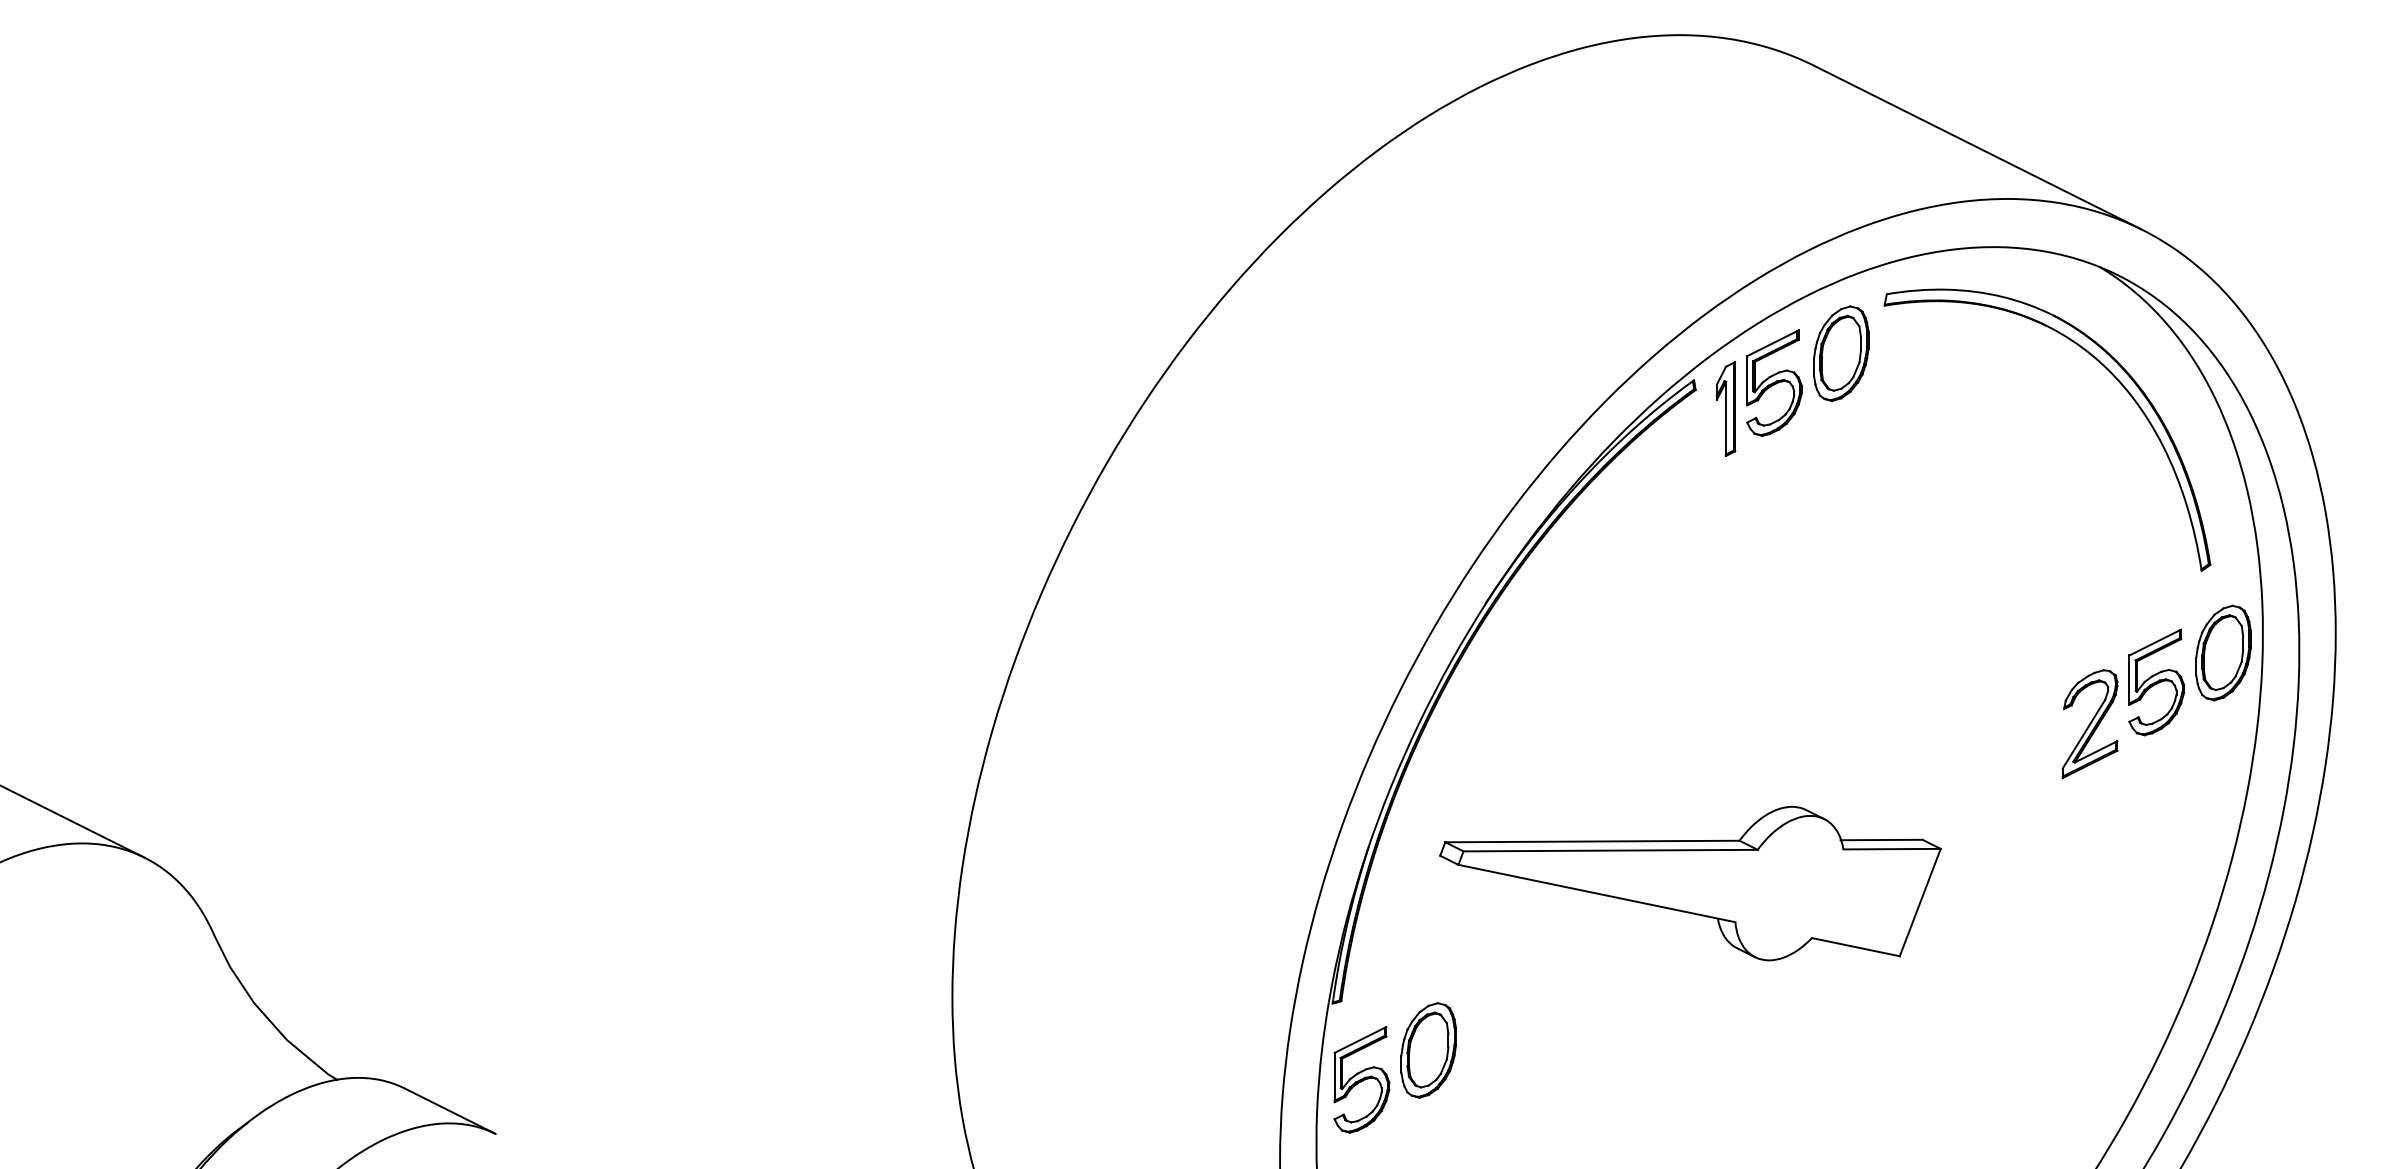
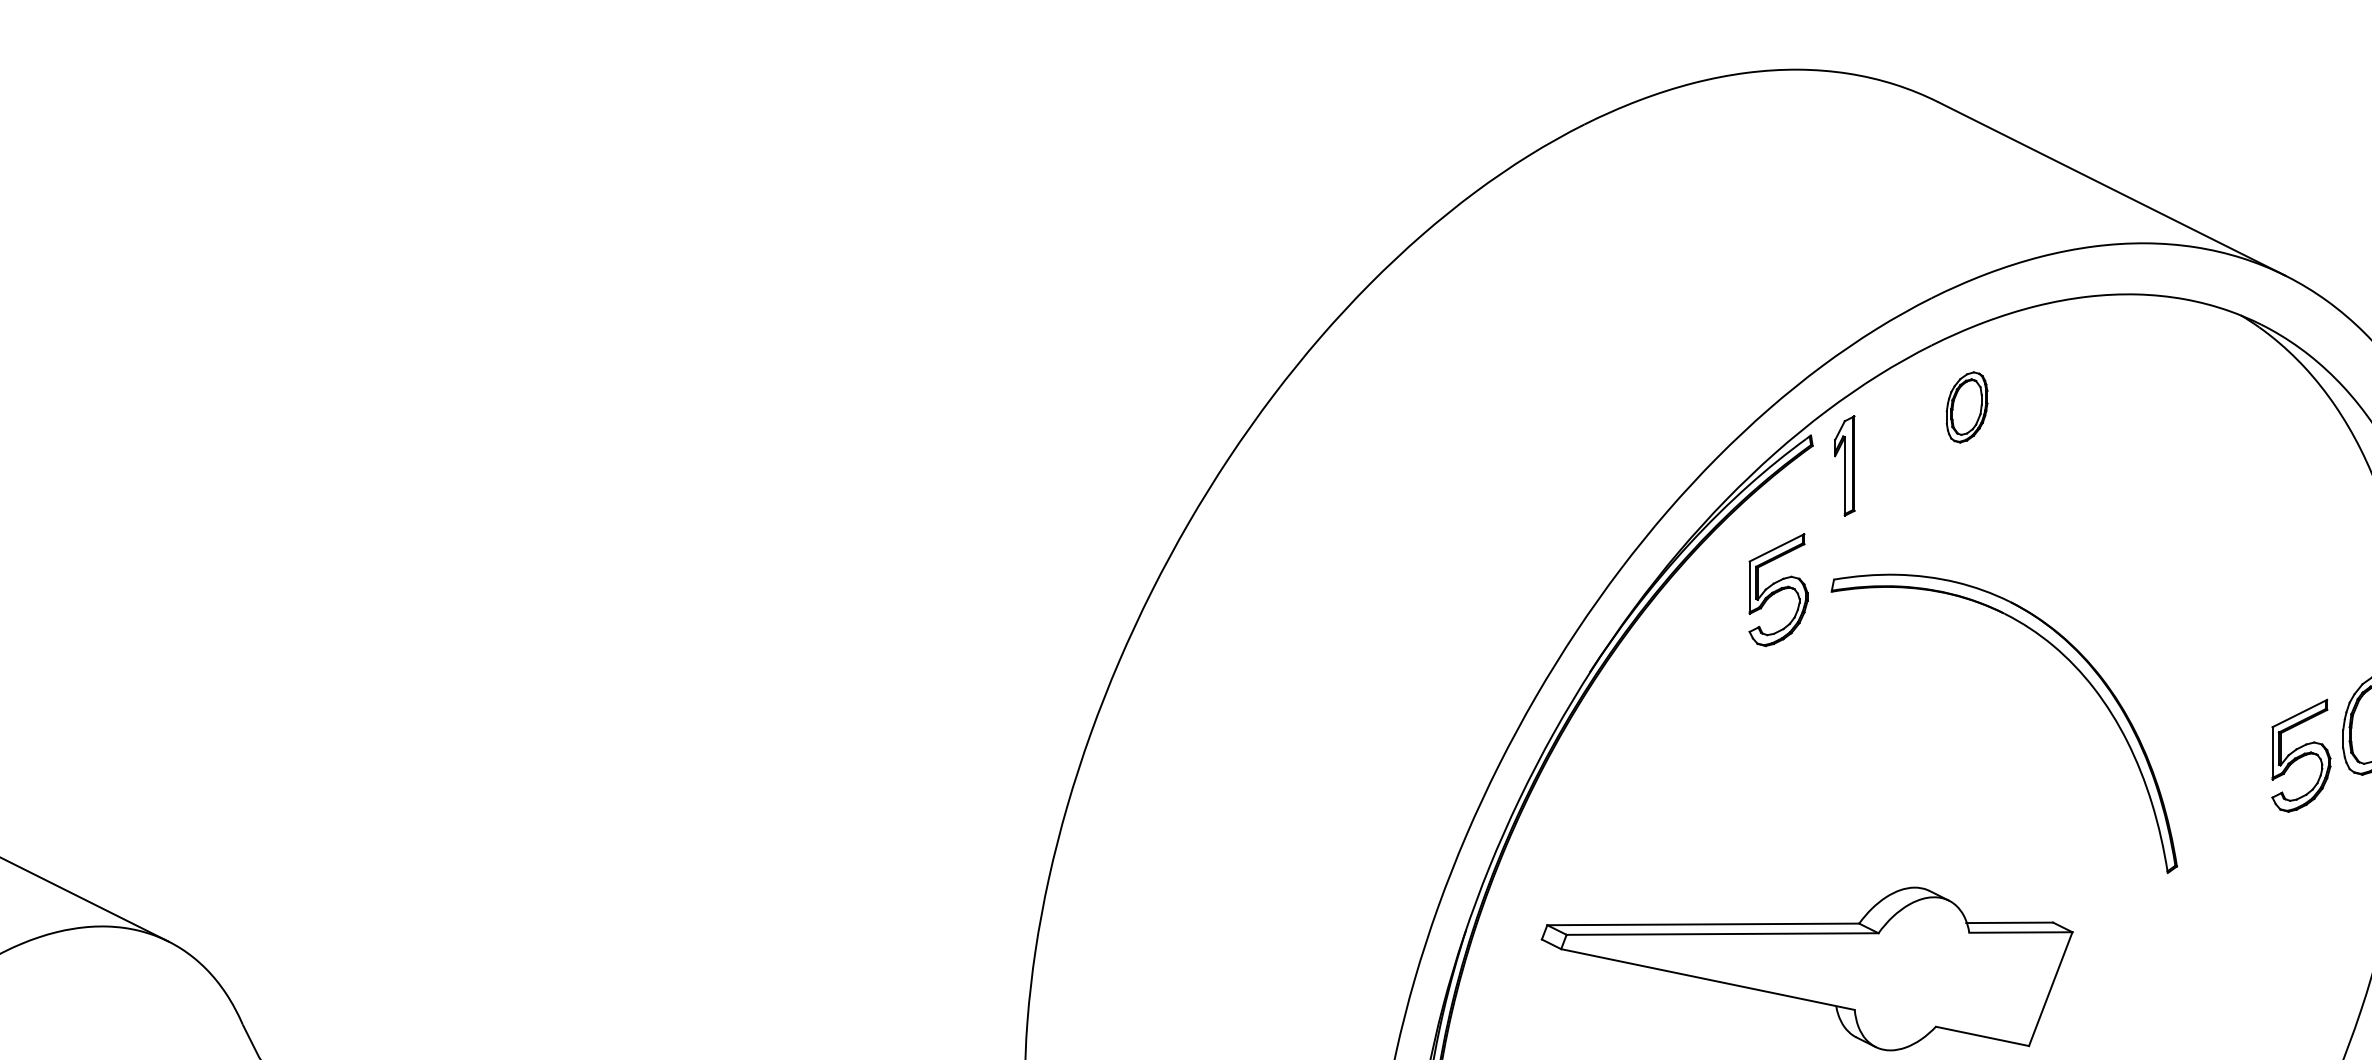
part: (1841, 353) -> (1967, 407), size x0.7
part: (2107, 370) -> (2067, 660), moved
part: (1774, 382) -> (1778, 589), moved
part: (2089, 724) -> (2230, 800), removed

